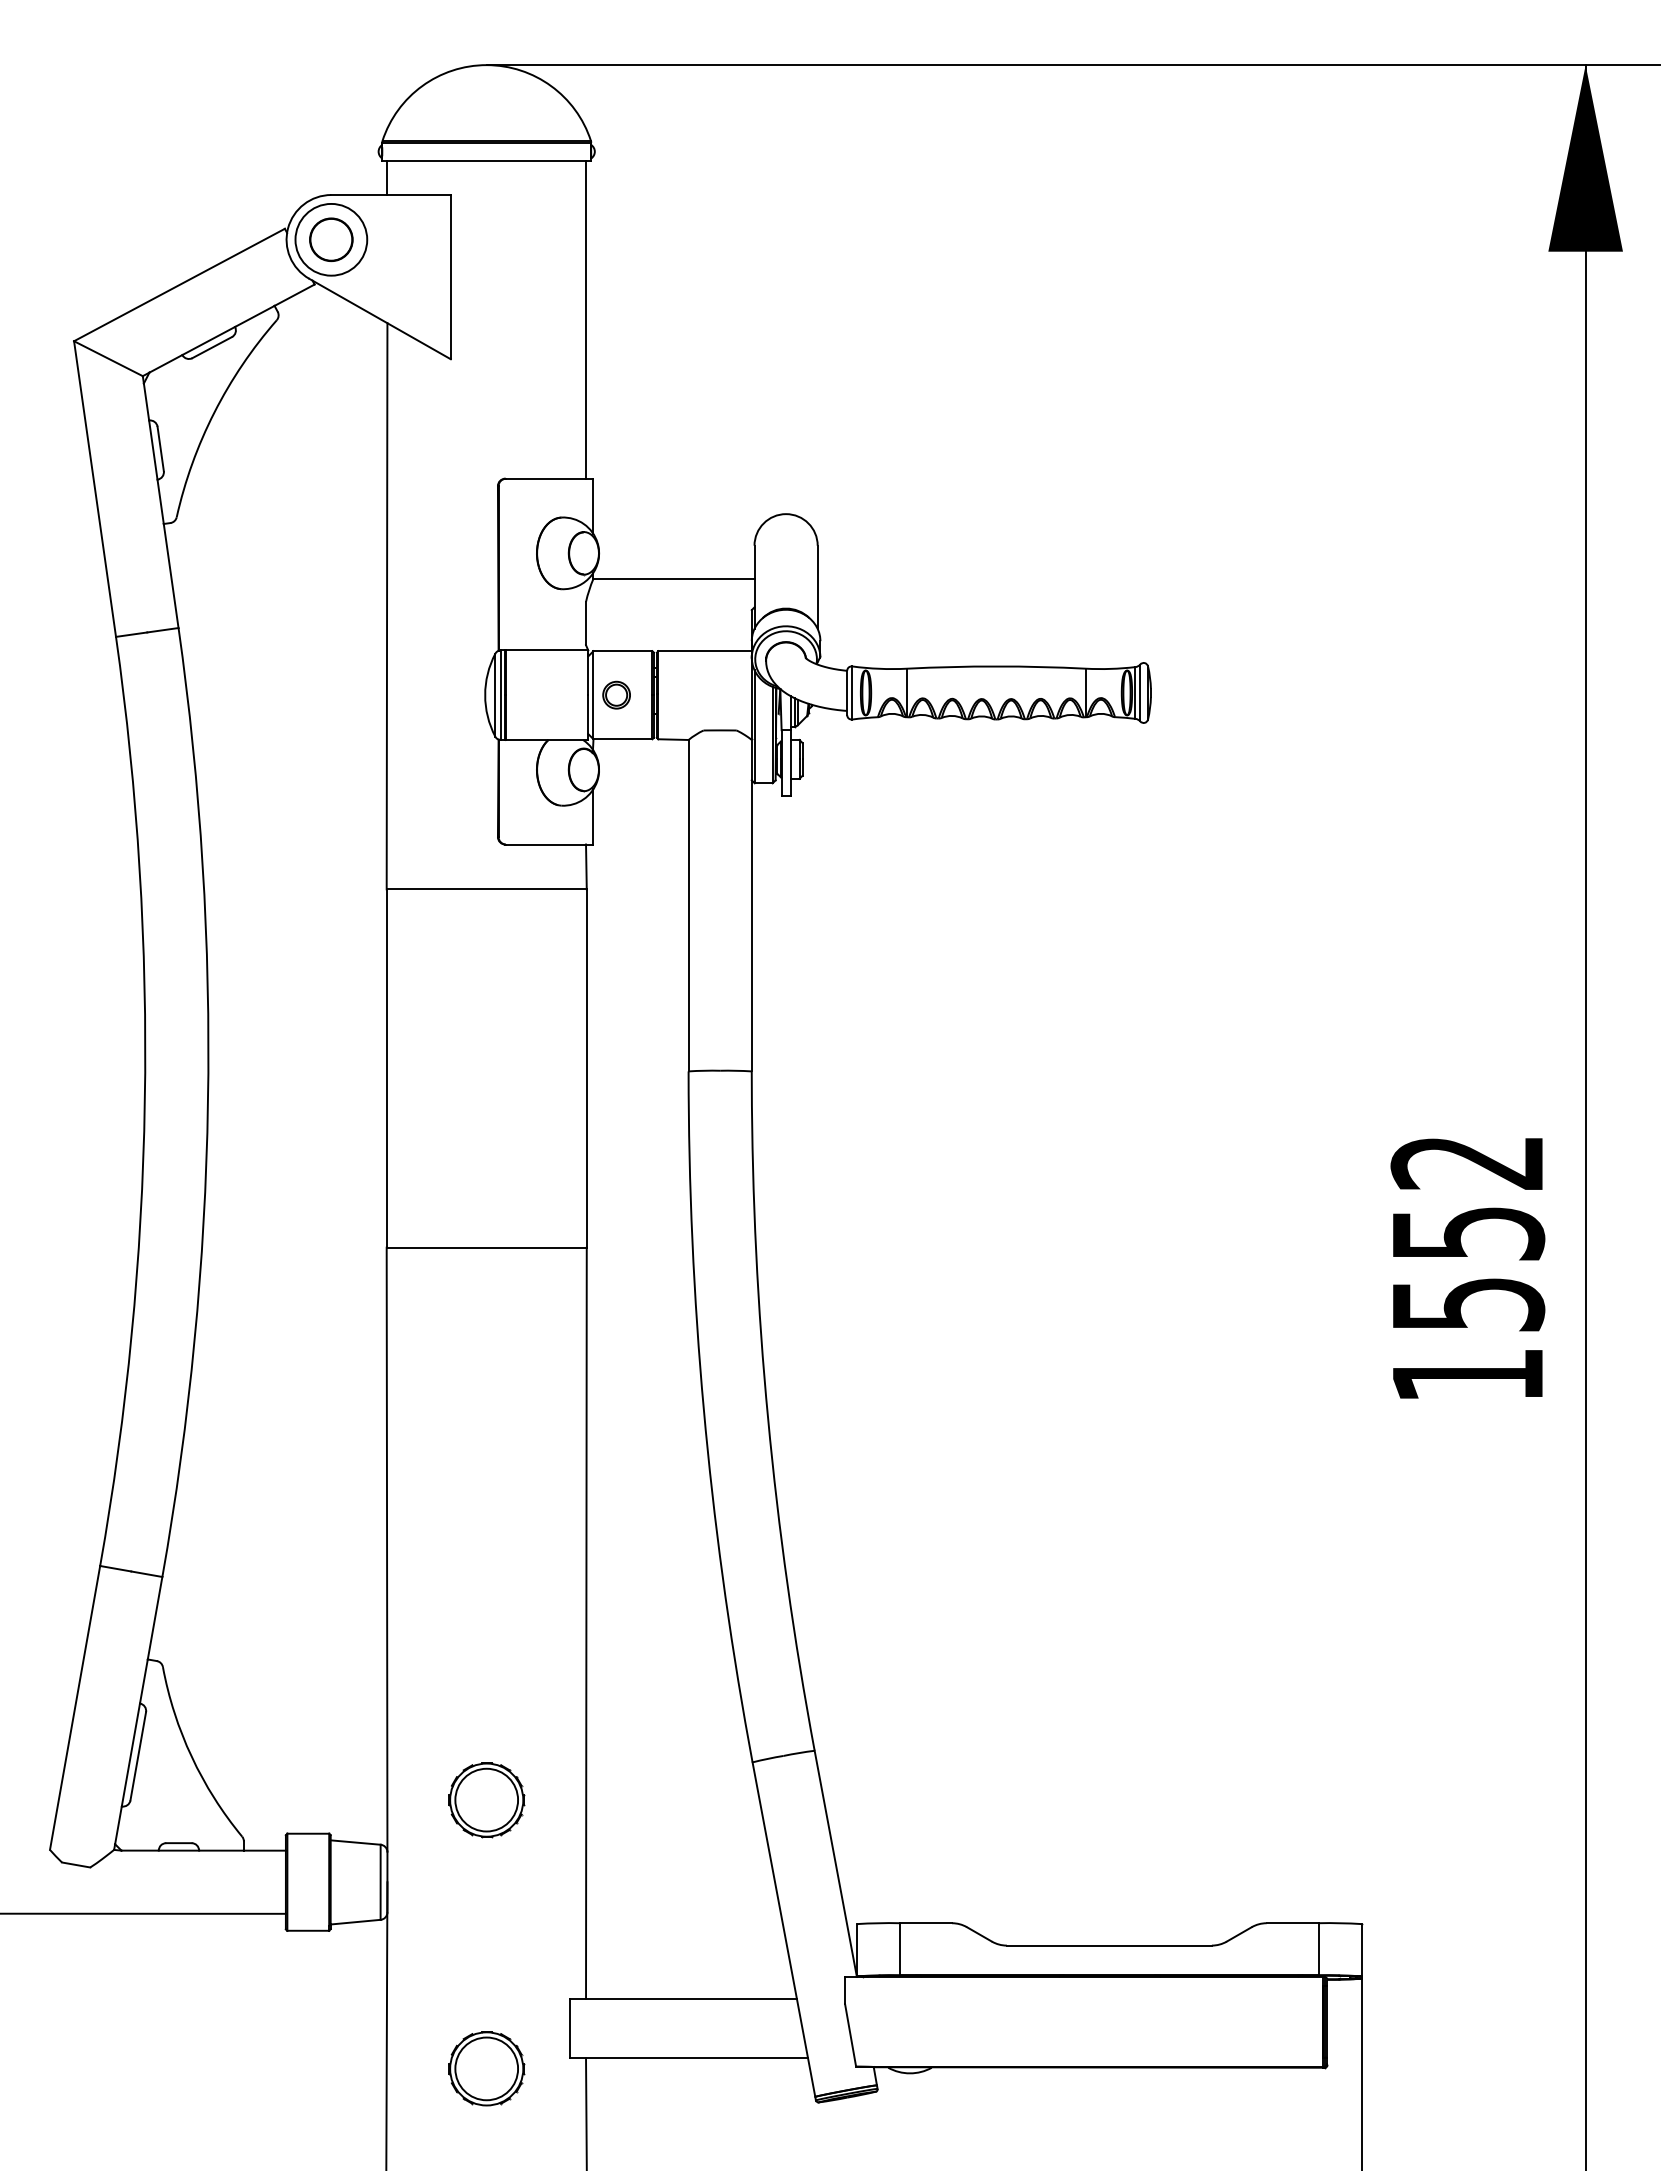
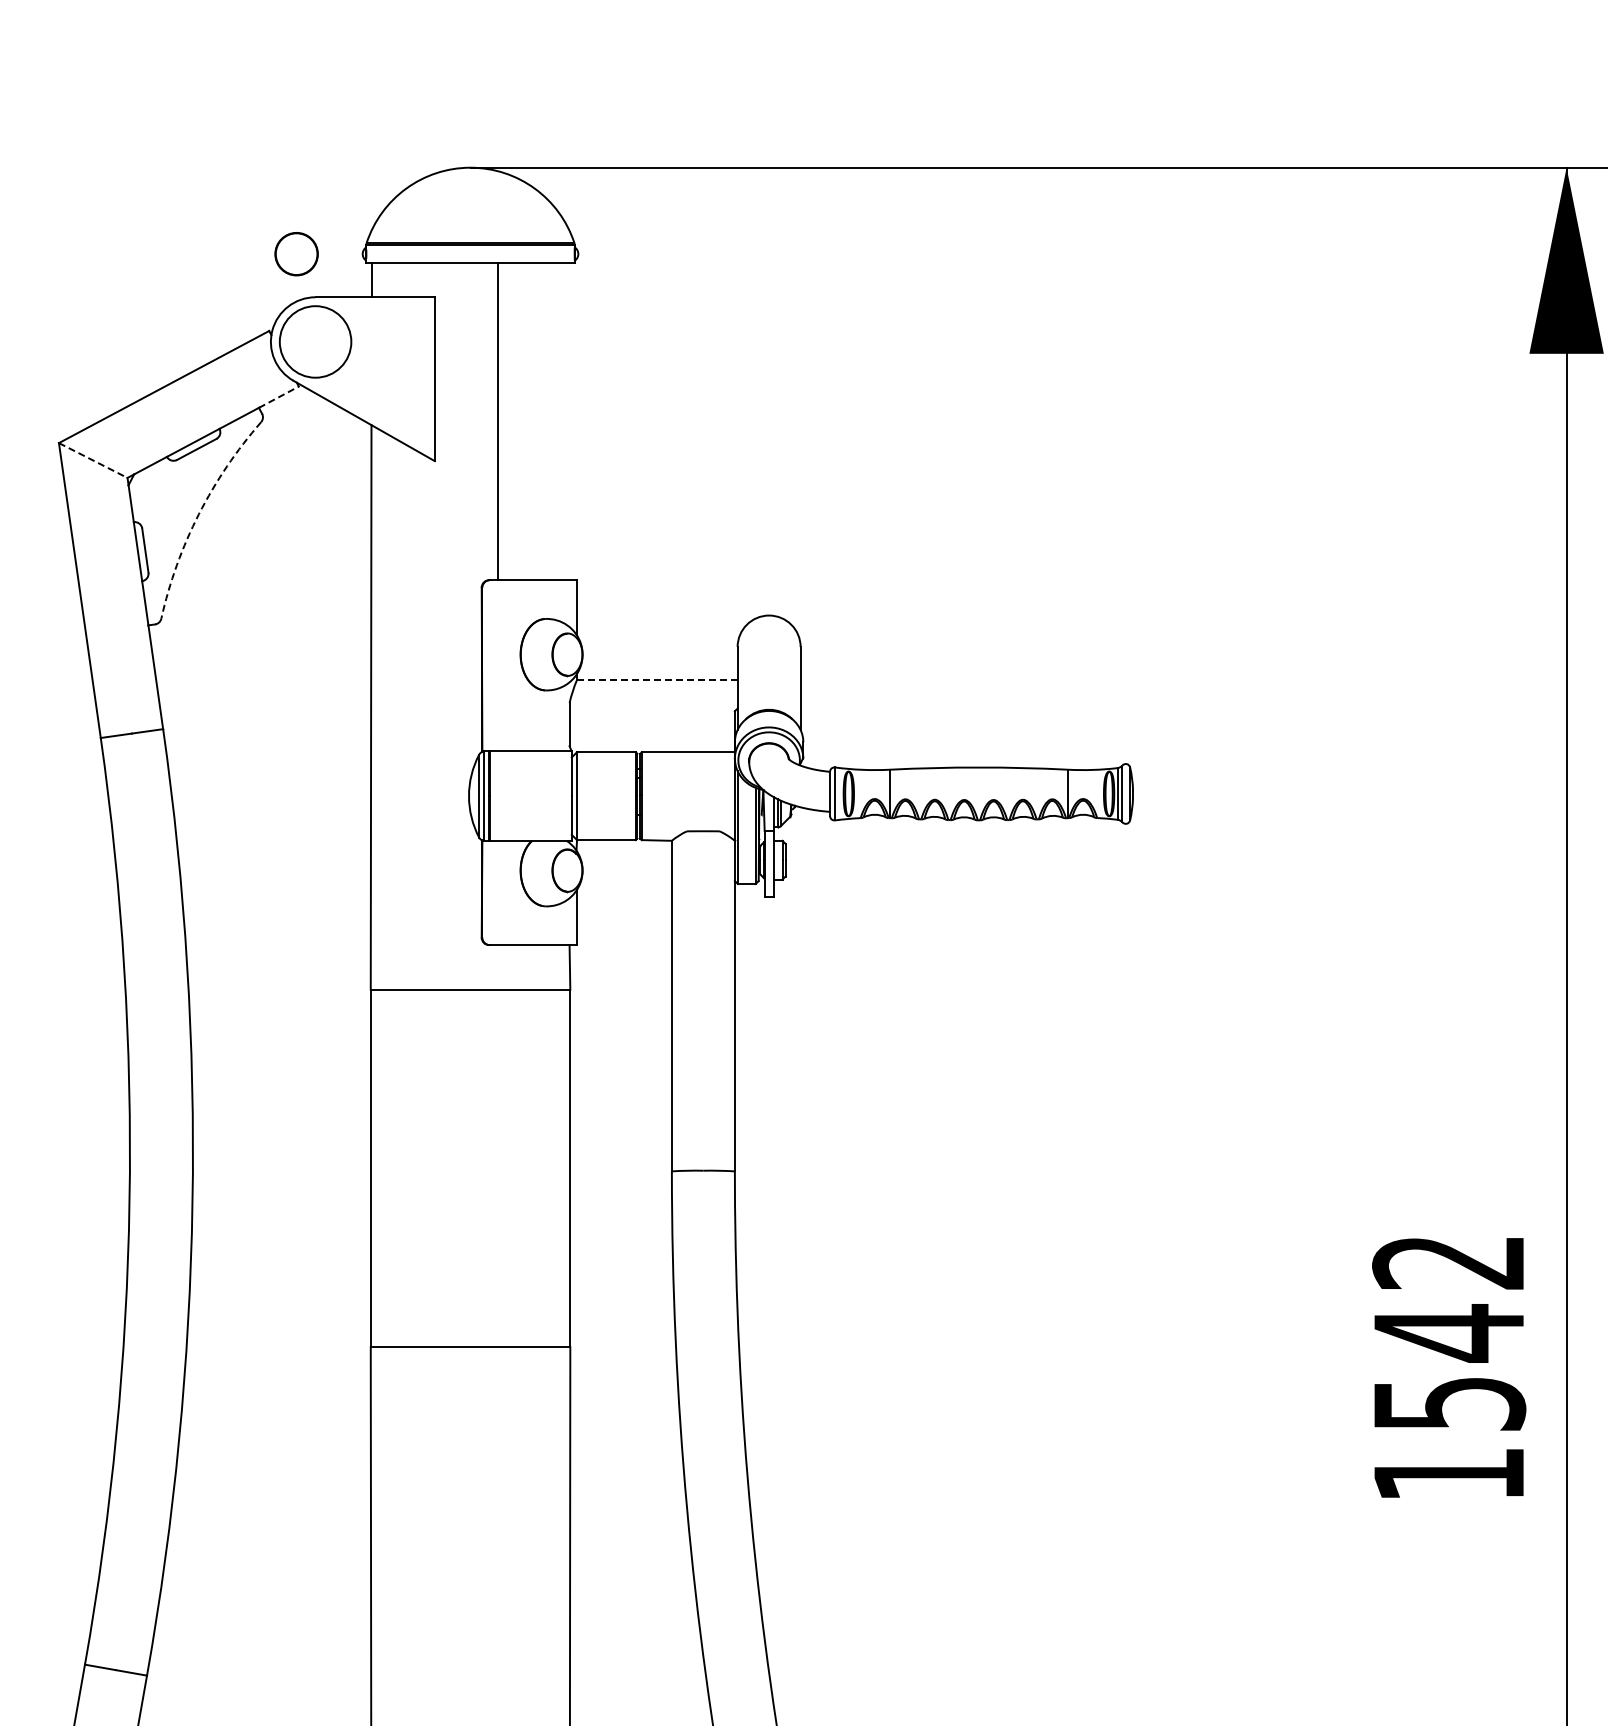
circle: (331, 239) -> (296, 253), moved
line: (294, 295) -> (278, 397), solid -> dashed
line: (586, 319) -> (498, 421), moved
line: (108, 358) -> (93, 460), solid -> dashed
arc: (214, 412) -> (199, 514), solid -> dashed
line: (674, 578) -> (657, 679), solid -> dashed
part: (616, 694) -> (599, 795), removed
text: (1469, 1233) -> (1450, 1333), 1552 -> 1542

